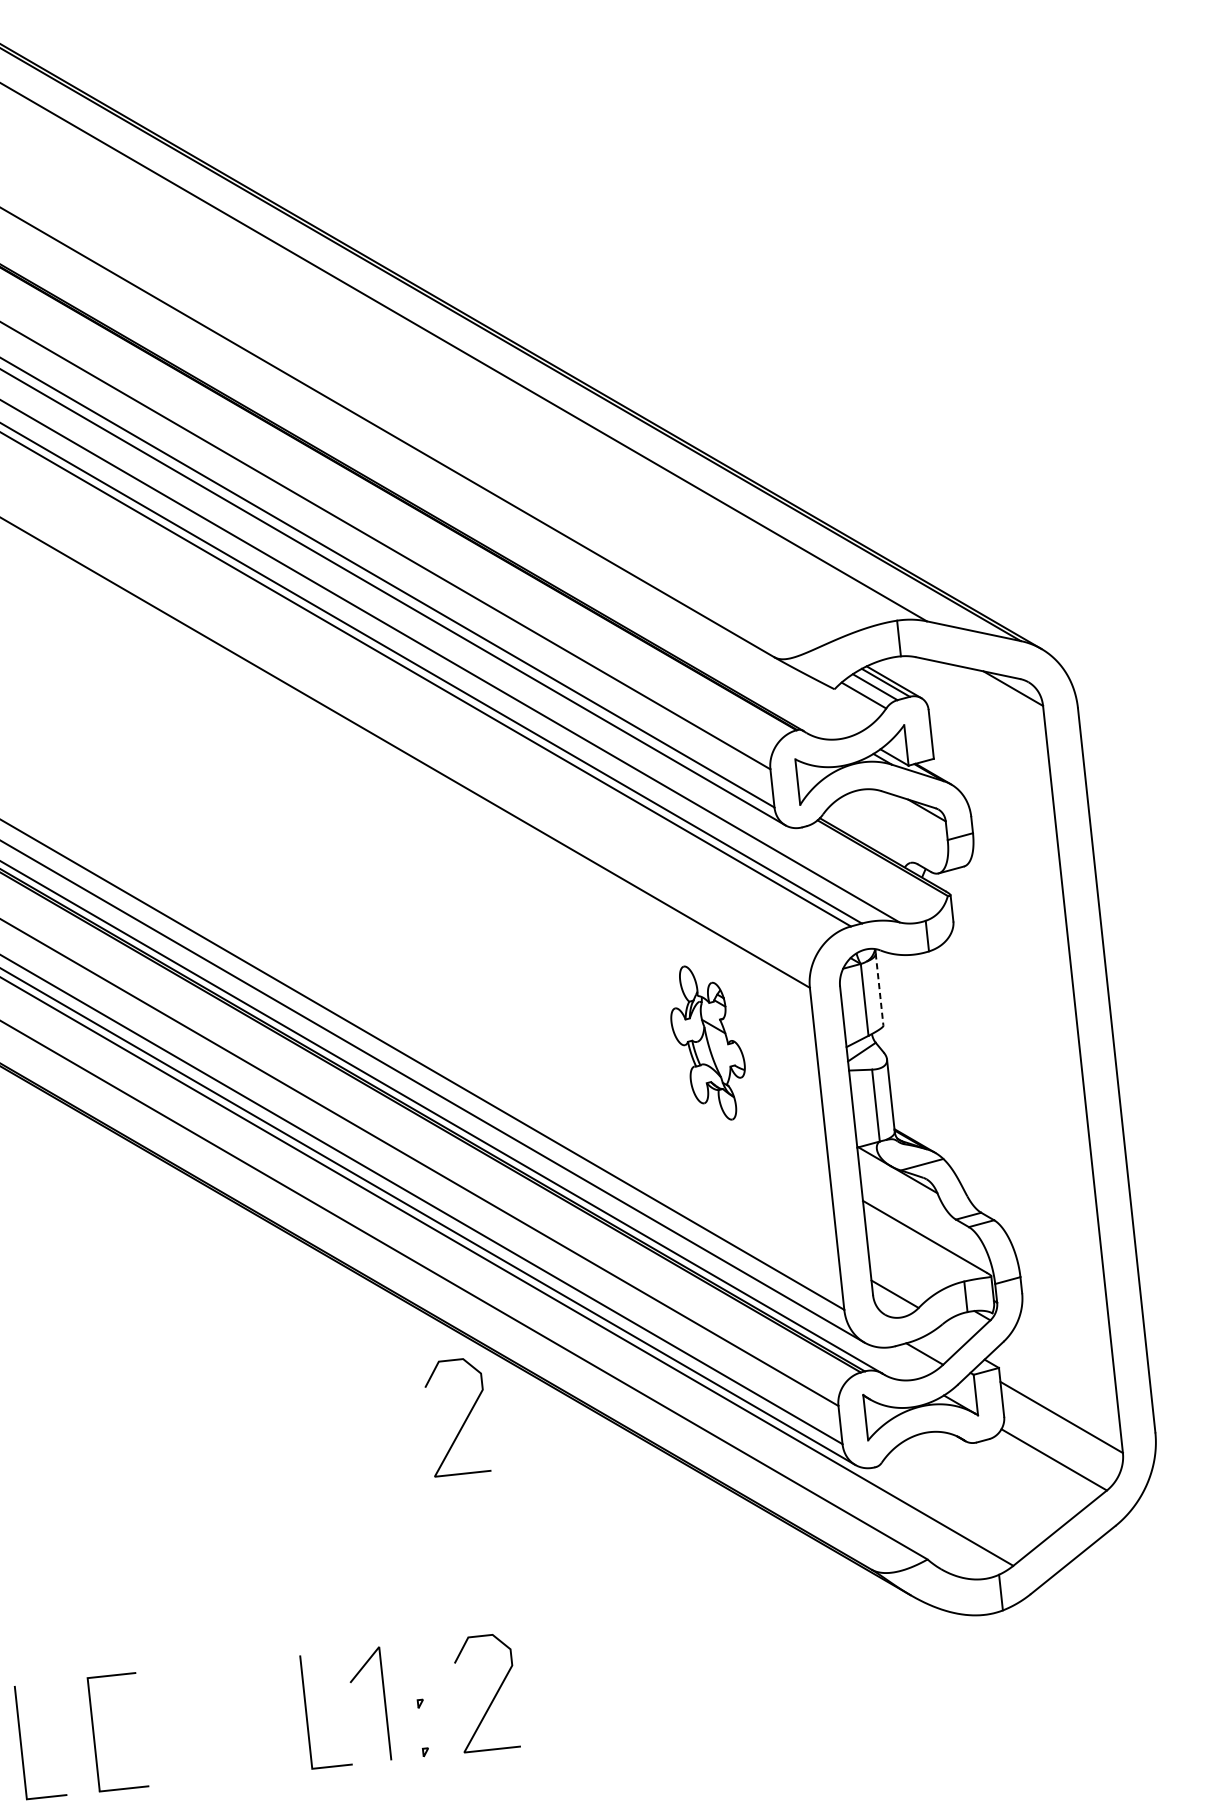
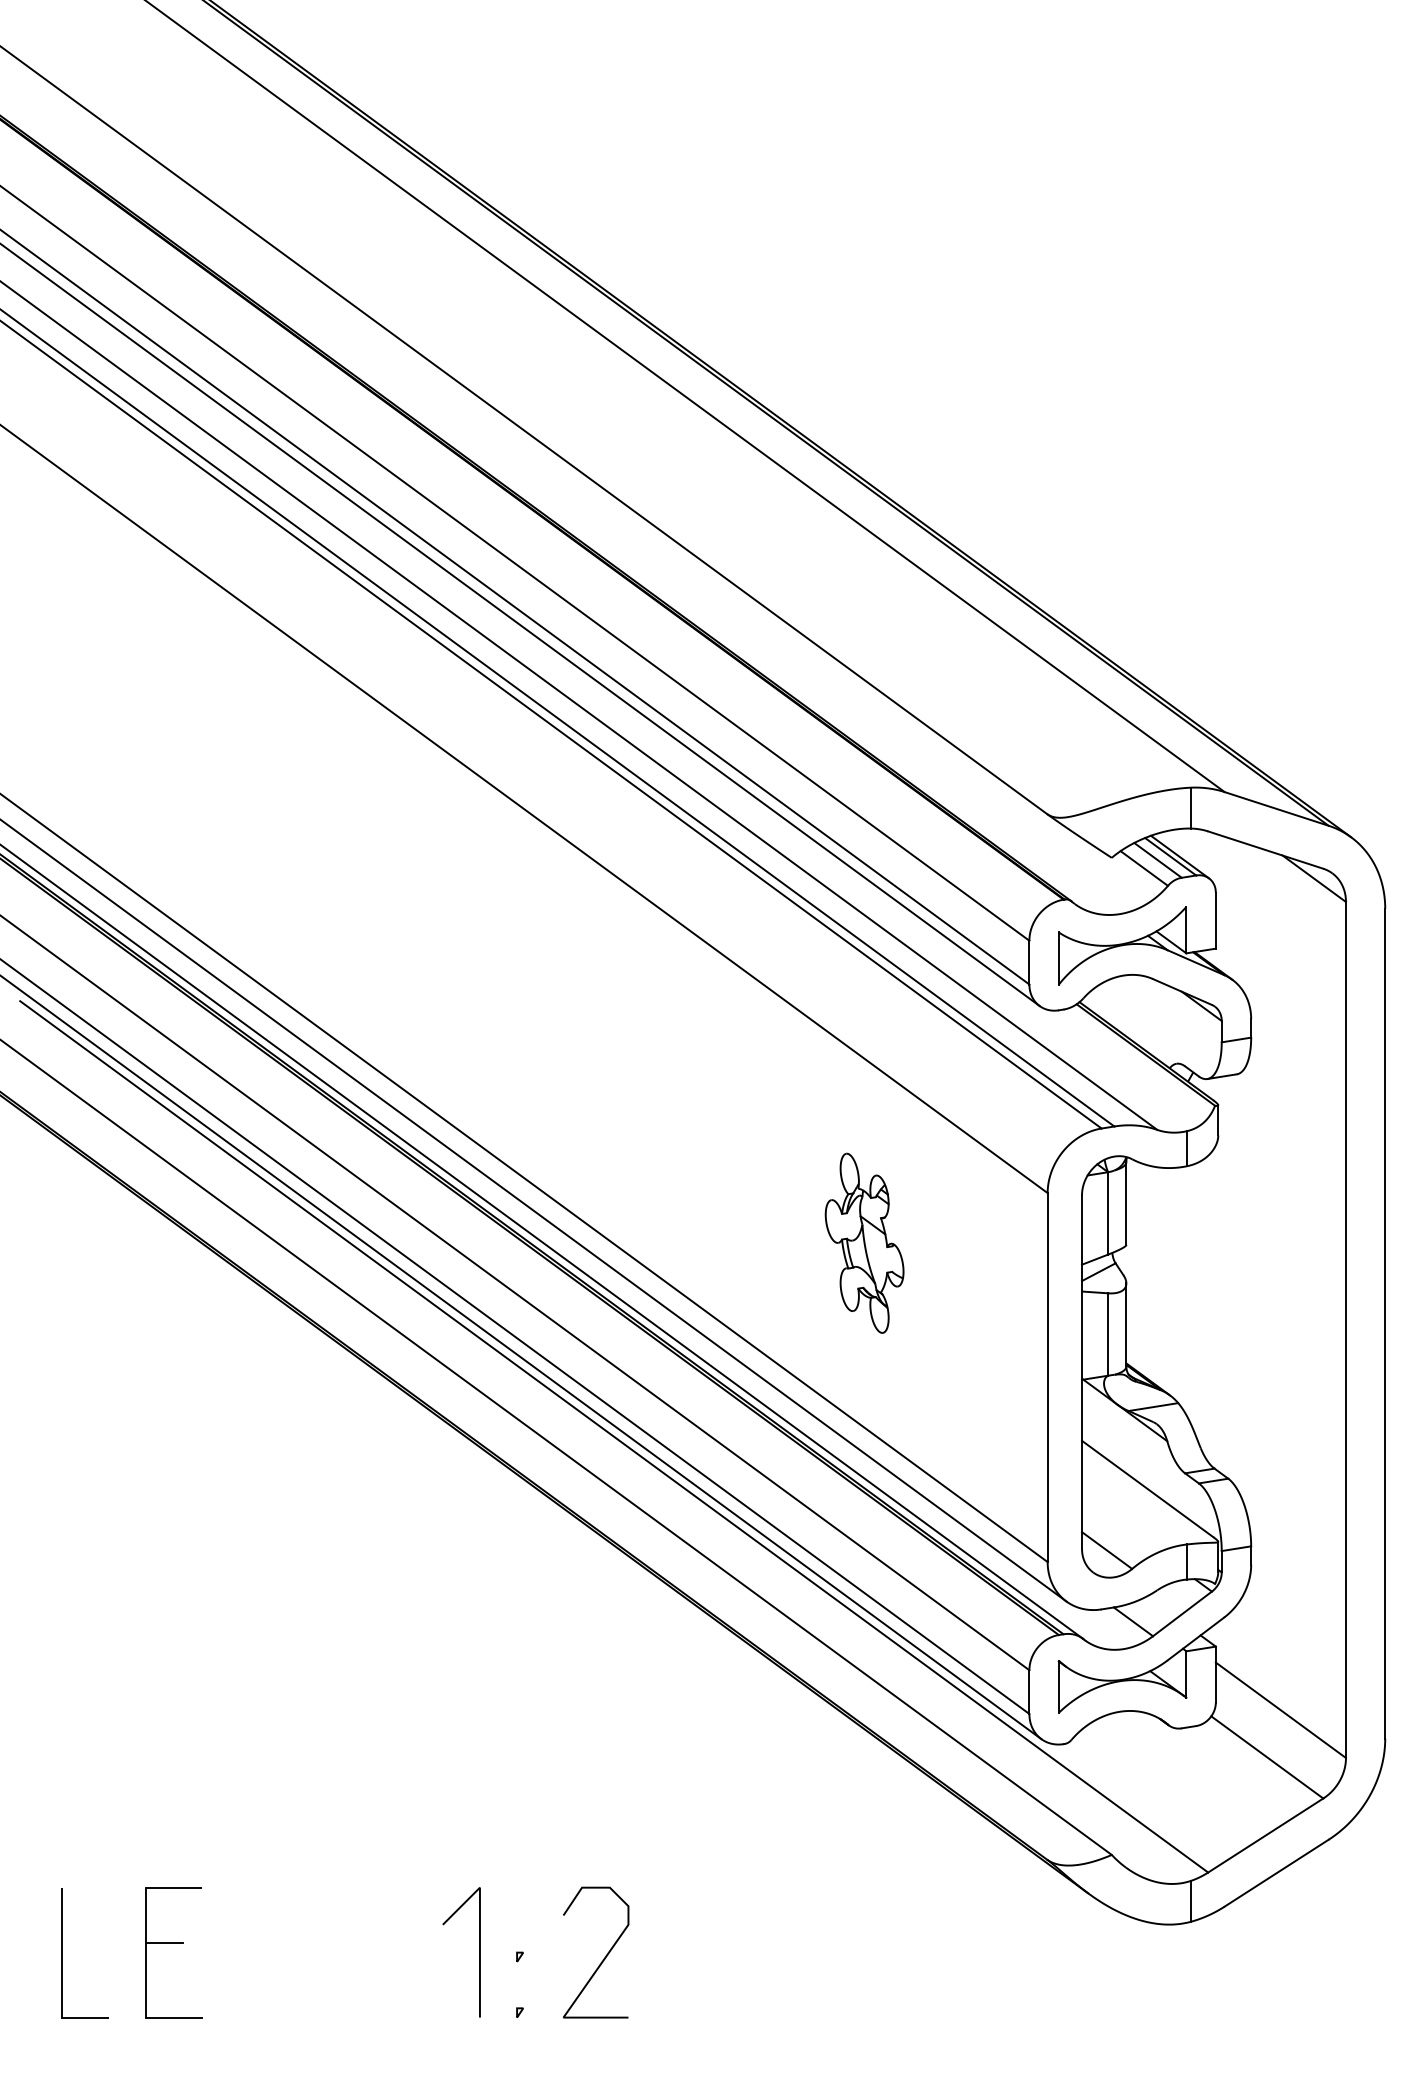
line: (879, 989) -> (1126, 1203), dashed -> solid
part: (707, 1042) -> (864, 1242), moved
curve: (464, 1421) -> (603, 1642), removed
line: (306, 1712) -> (389, 1953), removed
line: (109, 1725) -> (164, 1943), added

